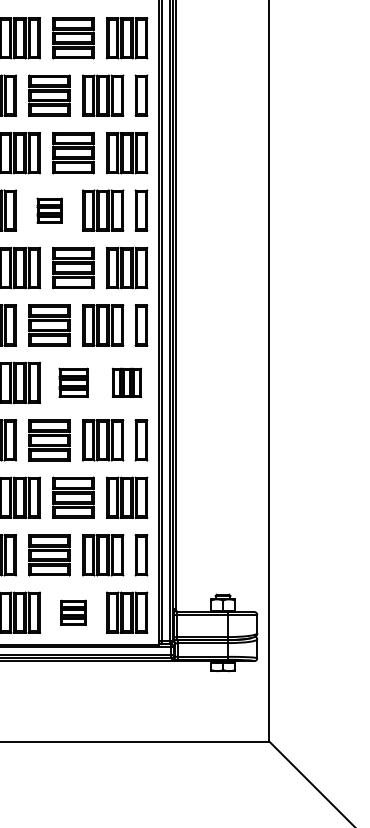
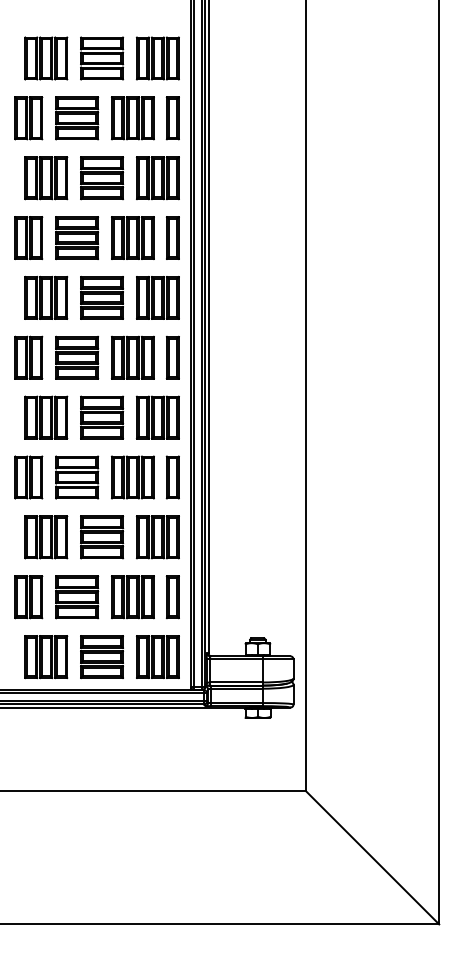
part: (49, 211) -> (77, 238), size x1.67
part: (73, 382) -> (102, 417), size x1.43
part: (126, 382) -> (157, 417), size x1.43
part: (72, 613) -> (101, 657), size x1.67

